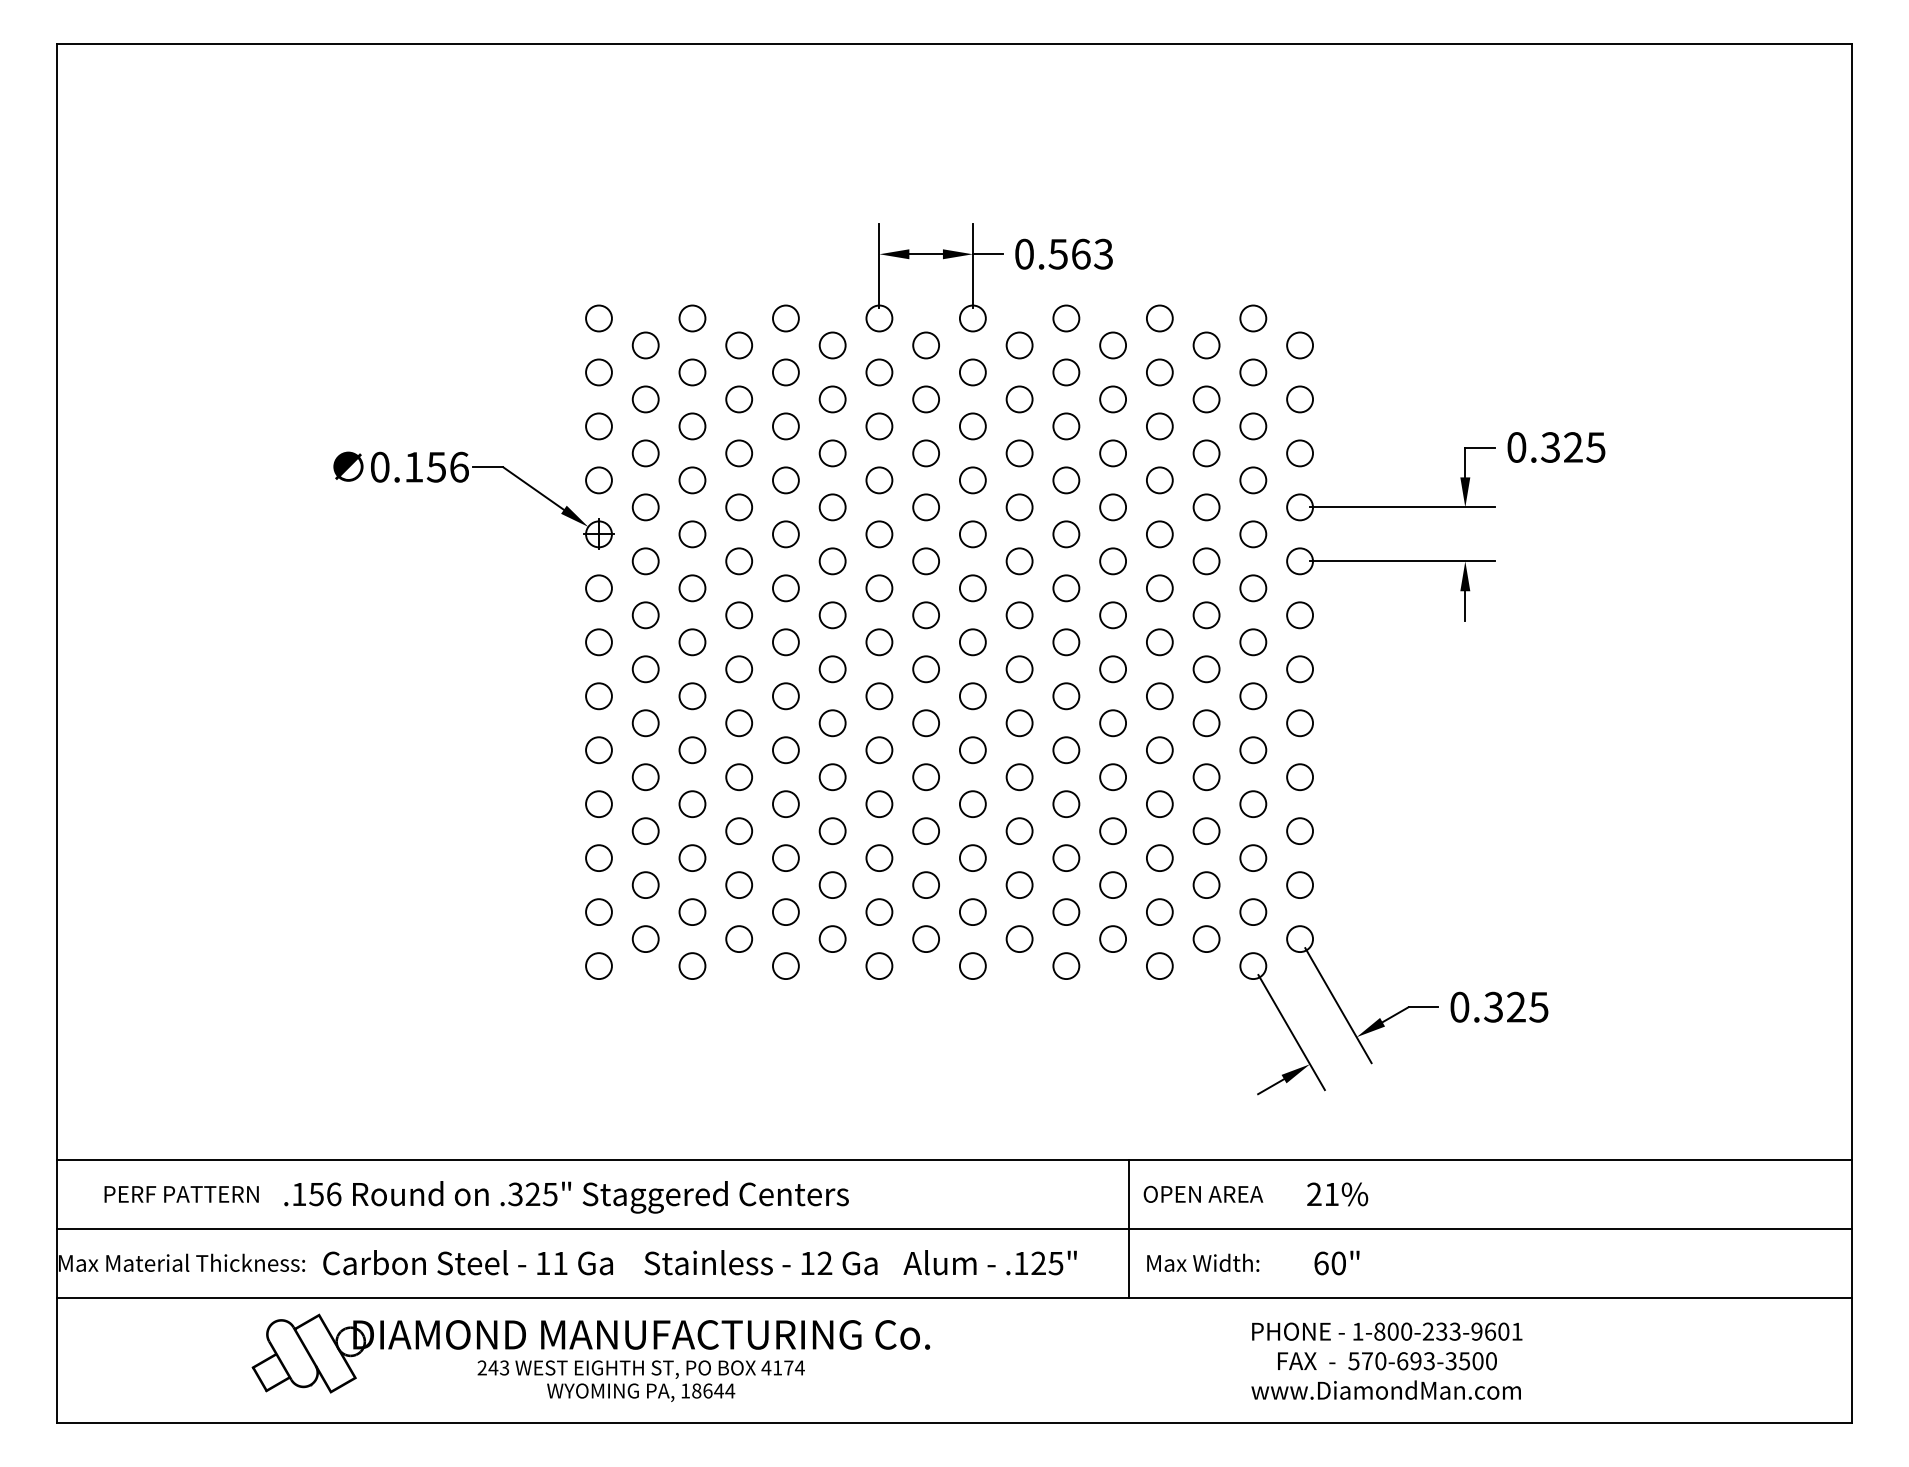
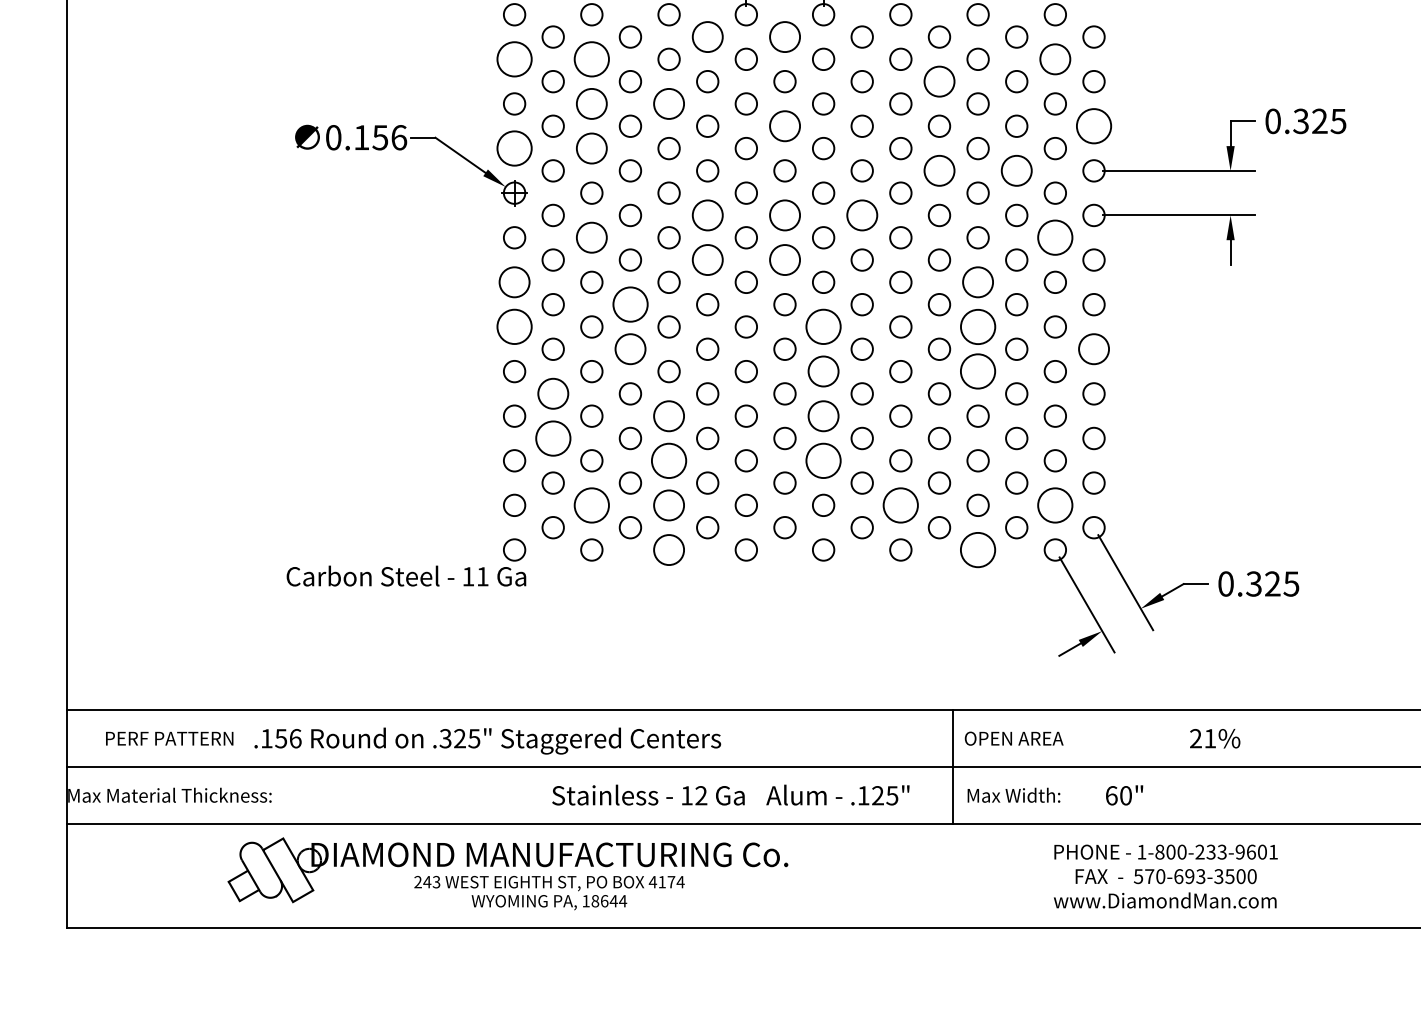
circle: (832, 345) -> (707, 37), size x1.4
circle: (925, 345) -> (784, 37), size x1.4
circle: (598, 372) -> (514, 59), size x1.6
circle: (692, 372) -> (591, 59), size x1.6
circle: (1253, 372) -> (1055, 59), size x1.4
circle: (1112, 399) -> (938, 81), size x1.4
circle: (692, 426) -> (591, 104), size x1.4
circle: (785, 426) -> (668, 104), size x1.4
circle: (925, 453) -> (784, 126), size x1.4
circle: (1299, 453) -> (1093, 126), size x1.6
circle: (598, 480) -> (514, 148), size x1.6
circle: (692, 480) -> (591, 148), size x1.4
circle: (1112, 507) -> (938, 170), size x1.4
circle: (1206, 507) -> (1016, 170), size x1.4
circle: (832, 561) -> (707, 215), size x1.4
circle: (925, 561) -> (784, 215), size x1.4
circle: (1019, 561) -> (862, 215), size x1.4
circle: (692, 588) -> (591, 237), size x1.4
circle: (1253, 588) -> (1055, 237), size x1.6
circle: (832, 615) -> (707, 260), size x1.4
circle: (925, 615) -> (784, 260), size x1.4
circle: (598, 642) -> (514, 282), size x1.4
circle: (1159, 642) -> (977, 282), size x1.4
circle: (738, 669) -> (629, 304), size x1.6
circle: (598, 696) -> (514, 327), size x1.6
circle: (972, 696) -> (823, 327), size x1.6
circle: (1159, 696) -> (977, 327), size x1.6
circle: (738, 723) -> (629, 349), size x1.4
circle: (1299, 723) -> (1093, 349), size x1.4
circle: (972, 750) -> (823, 371), size x1.4
circle: (1159, 750) -> (977, 371), size x1.6
circle: (645, 777) -> (553, 394), size x1.4
circle: (785, 803) -> (668, 415), size x1.4
circle: (972, 803) -> (823, 415), size x1.4
circle: (645, 830) -> (553, 437), size x1.6
circle: (785, 857) -> (668, 460), size x1.6
circle: (972, 857) -> (823, 460), size x1.6
circle: (692, 911) -> (591, 504), size x1.6
circle: (785, 911) -> (668, 504), size x1.4
circle: (1066, 911) -> (900, 504), size x1.6
circle: (1253, 911) -> (1055, 504), size x1.6
circle: (785, 965) -> (668, 549), size x1.4
circle: (1159, 965) -> (977, 549), size x1.6
text: (1337, 1194) -> (1215, 738), moved
text: (467, 1262) -> (405, 575), moved

